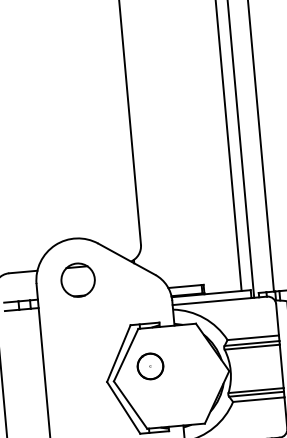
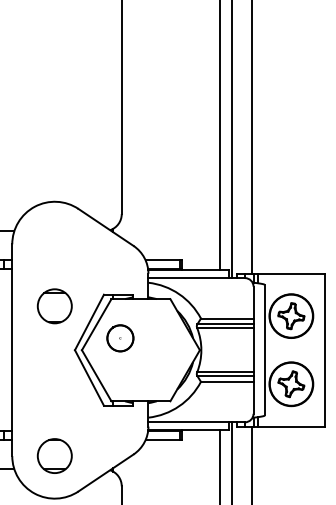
part: (77, 280) -> (54, 306), moved

